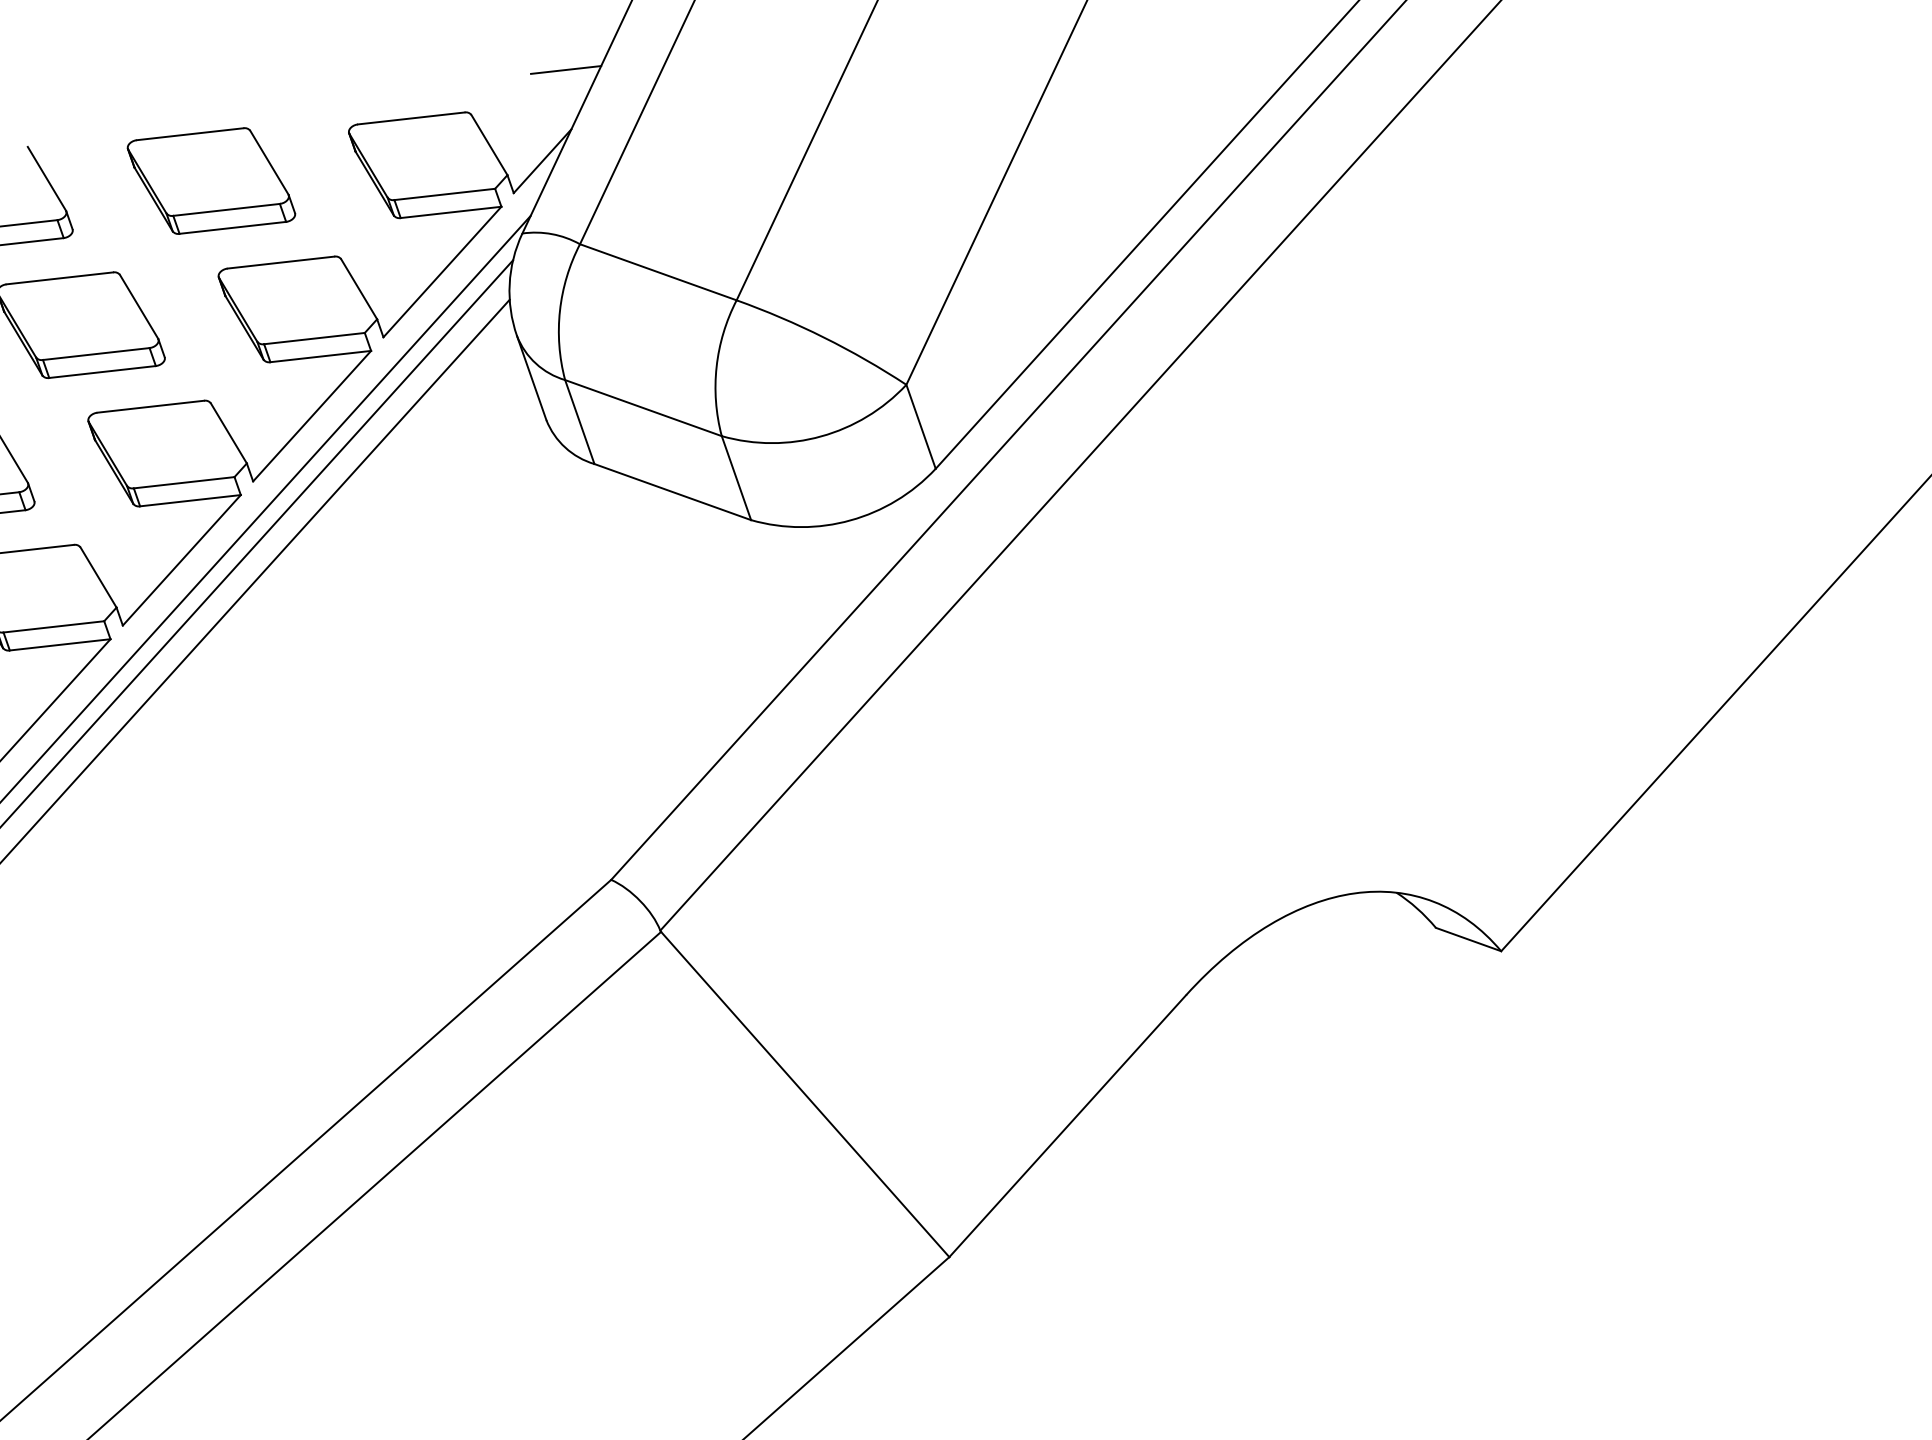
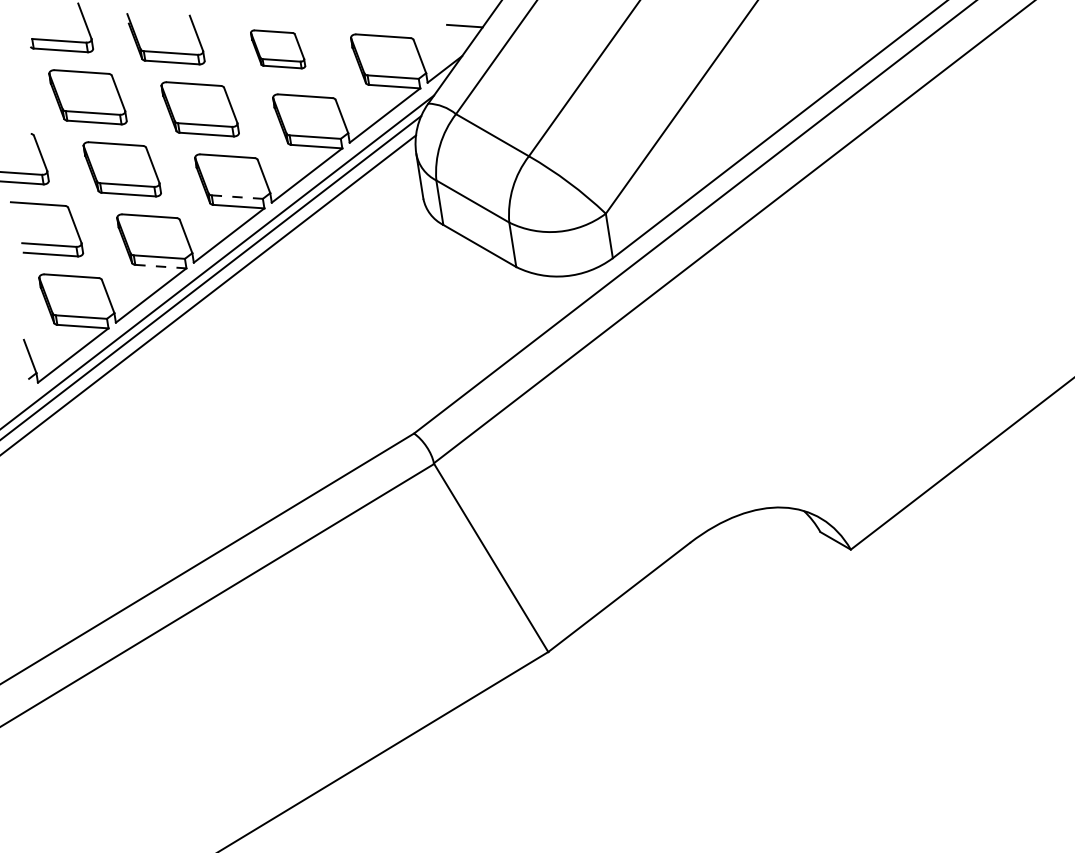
part: (210, 181) -> (277, 49), size x0.7
line: (184, 483) -> (237, 197), solid -> dashed
line: (59, 644) -> (160, 266), solid -> dashed

